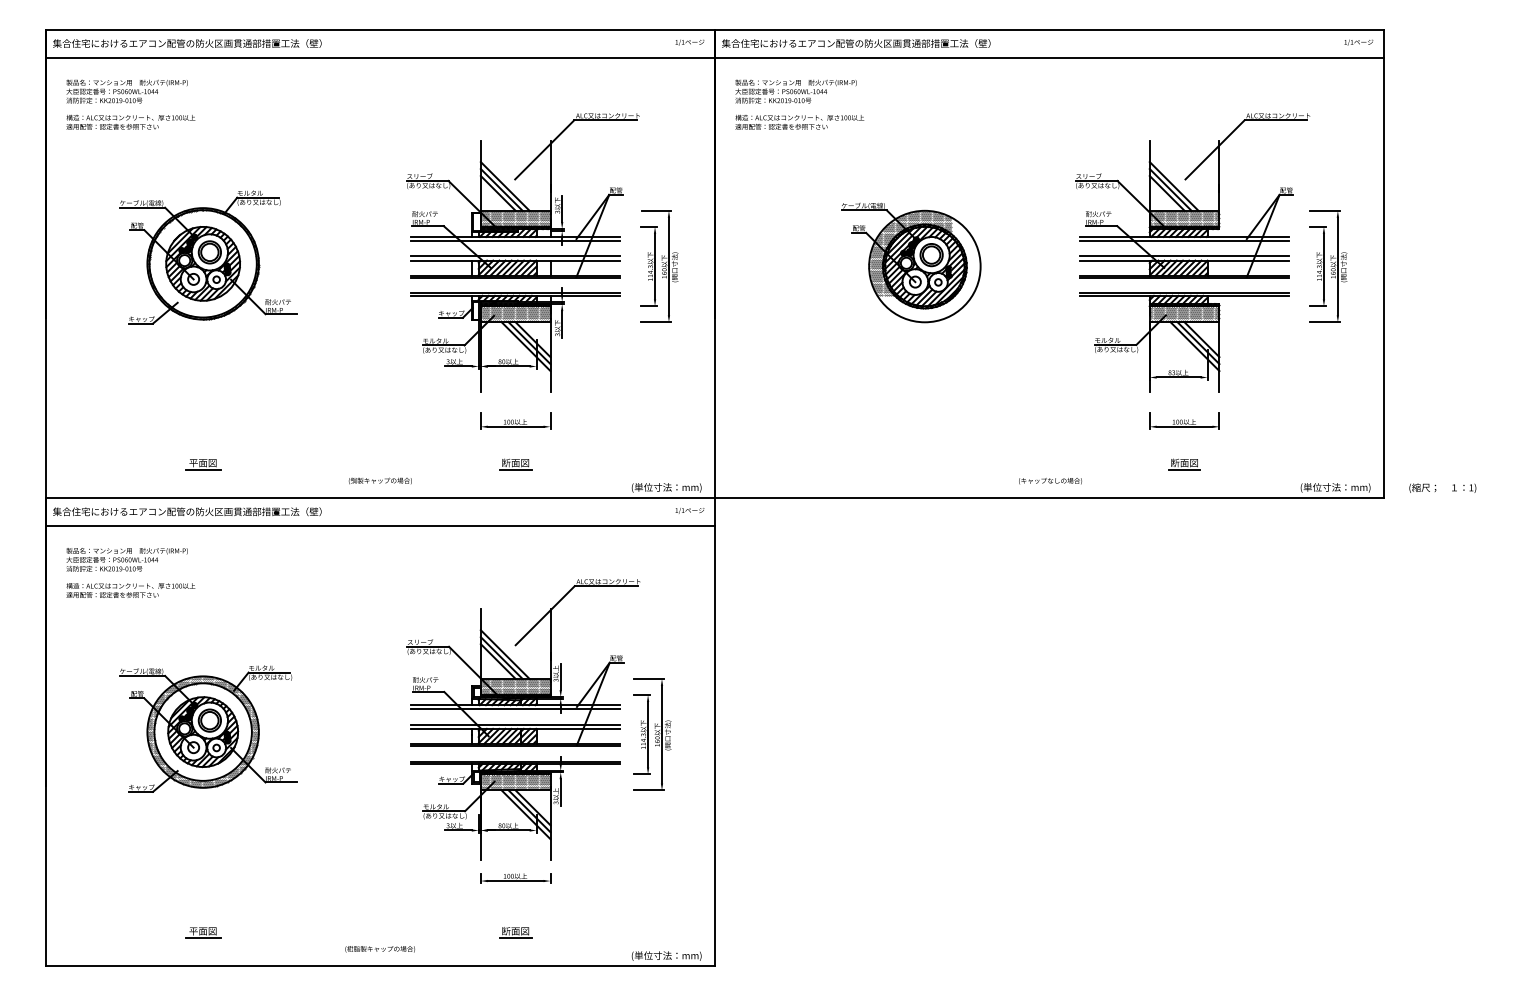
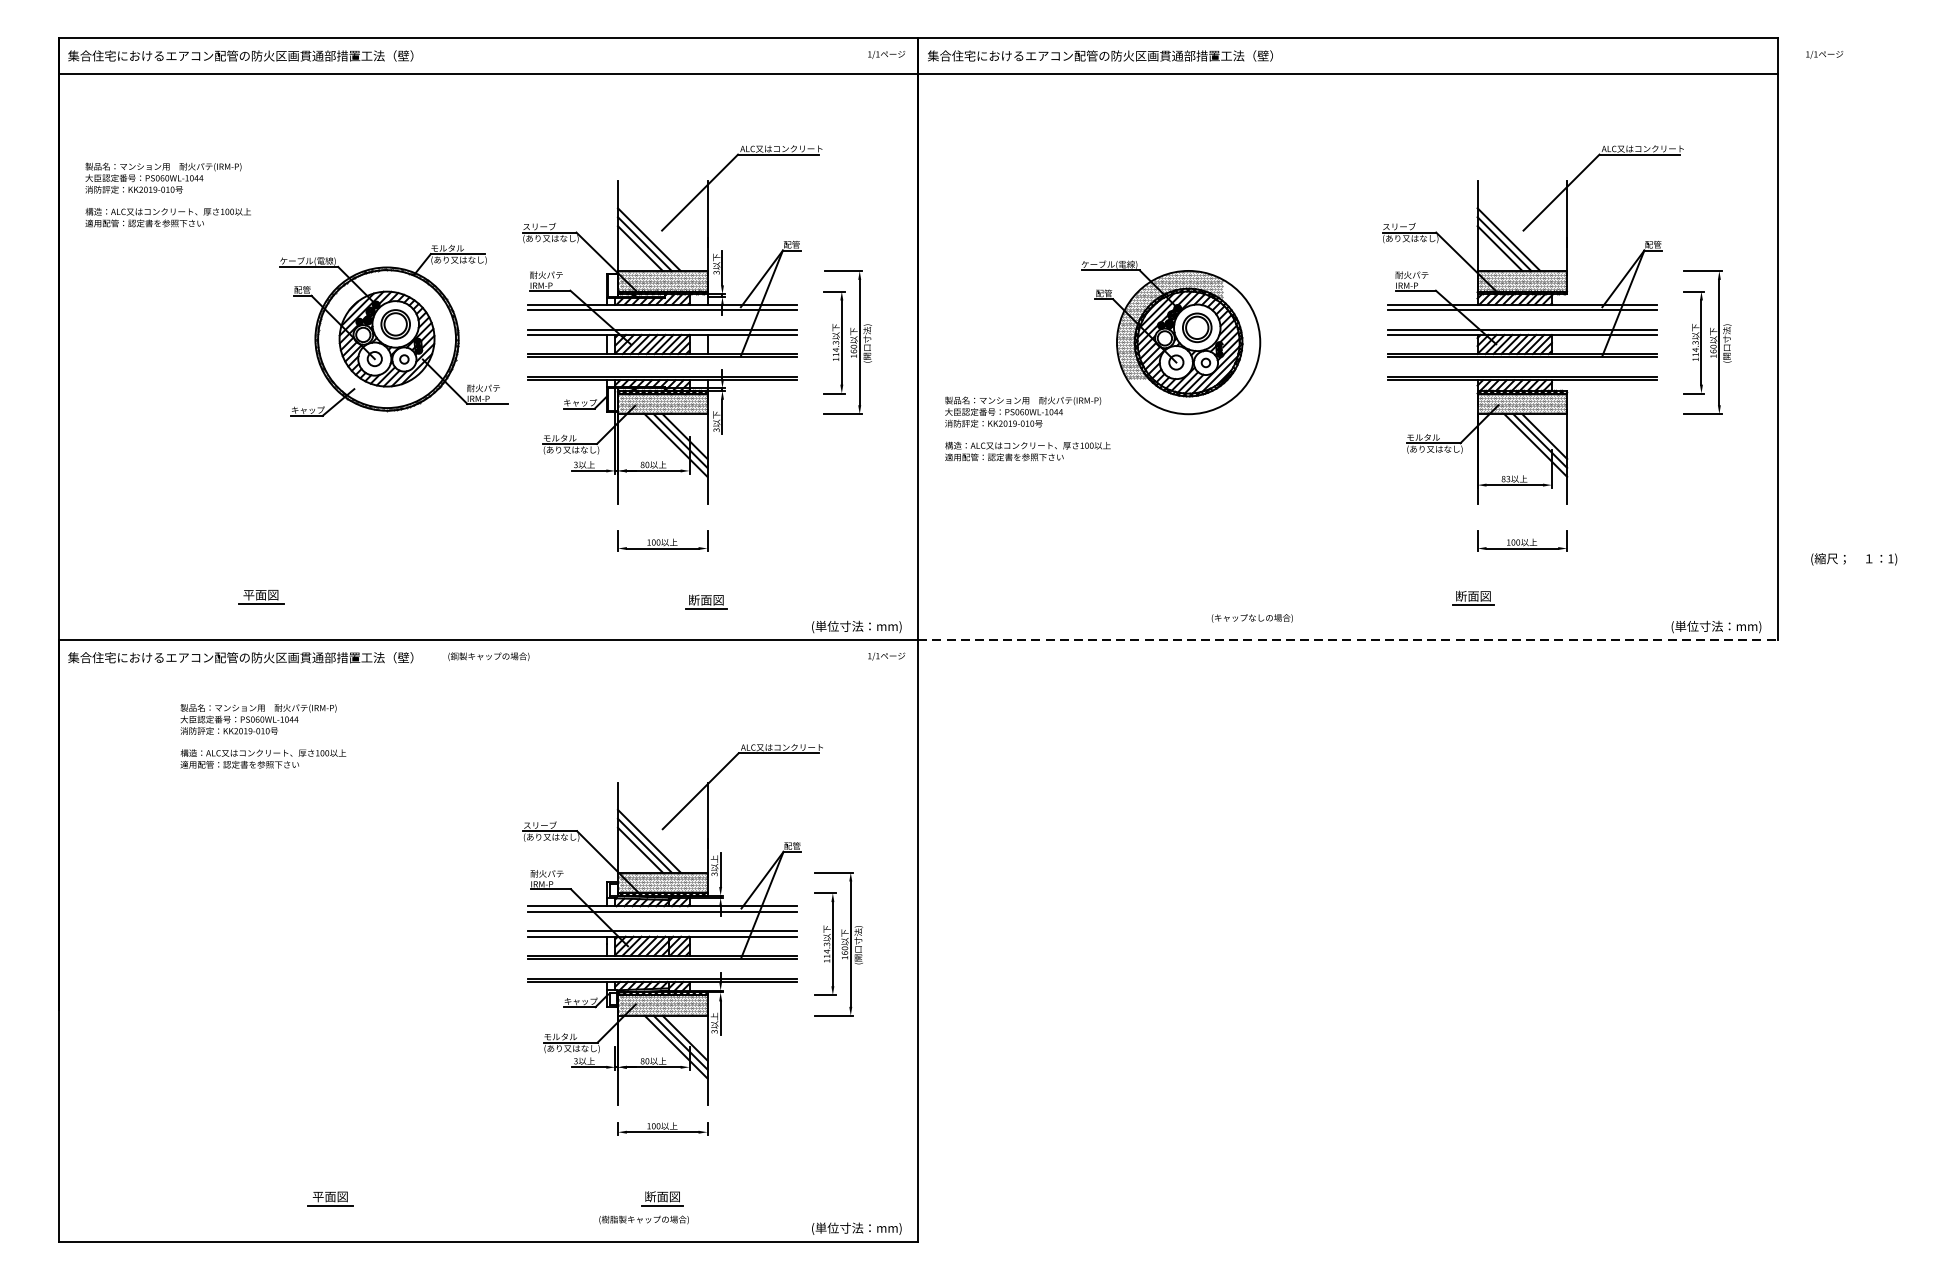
text: (1358, 42) -> (1824, 54), moved
text: (130, 104) -> (167, 194), moved
text: (799, 104) -> (1027, 428), moved
part: (208, 257) -> (393, 330), moved
part: (515, 464) -> (706, 602), moved
part: (1184, 464) -> (1473, 598), moved
text: (379, 480) -> (487, 656), moved
text: (1050, 481) -> (1252, 618), moved
text: (1442, 487) -> (1853, 558), moved
line: (1049, 498) -> (1348, 640), solid -> dashed
line: (379, 525) -> (487, 675), removed
text: (130, 572) -> (262, 735), moved
part: (208, 728) -> (267, 936), removed
part: (203, 932) -> (330, 1198), moved
text: (379, 949) -> (643, 1220), moved

